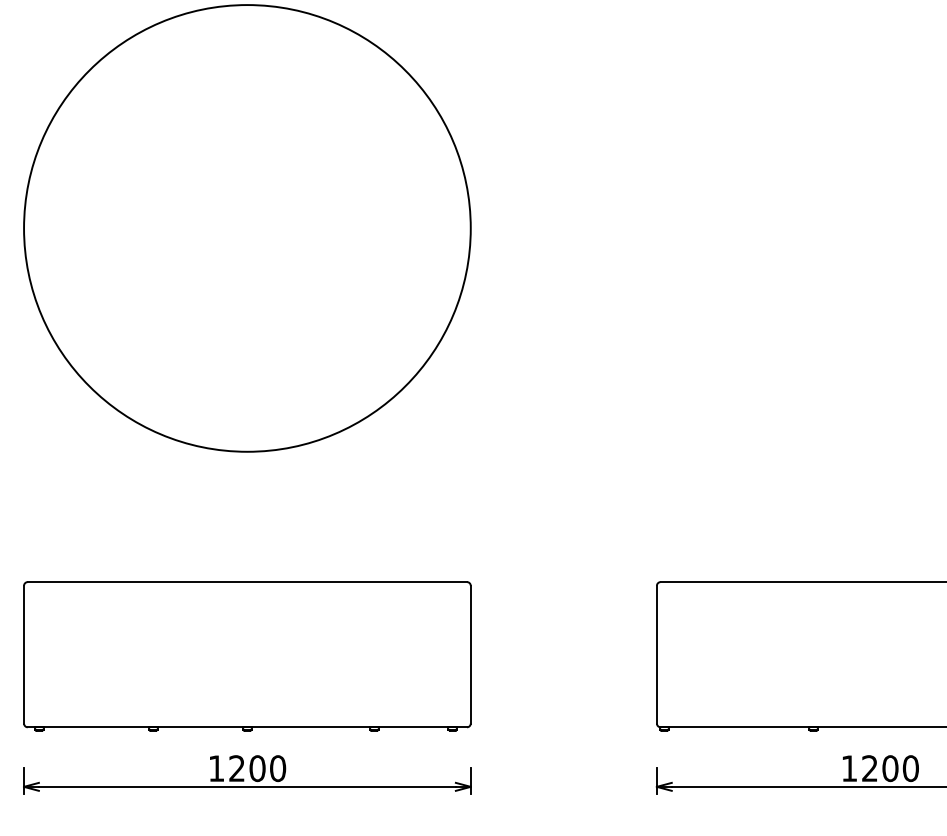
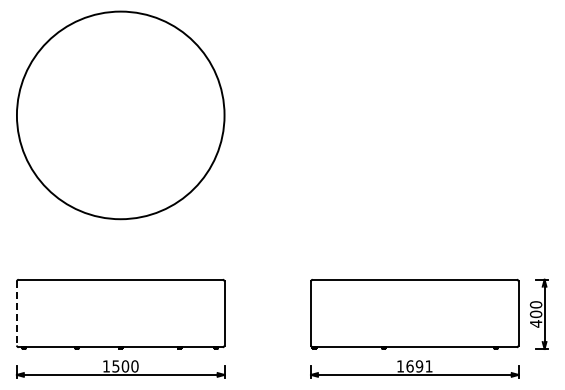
line: (23, 654) -> (16, 313), solid -> dashed
text: (236, 768) -> (115, 366), 1200 -> 1500
text: (890, 768) -> (419, 366), 1200 -> 1691

